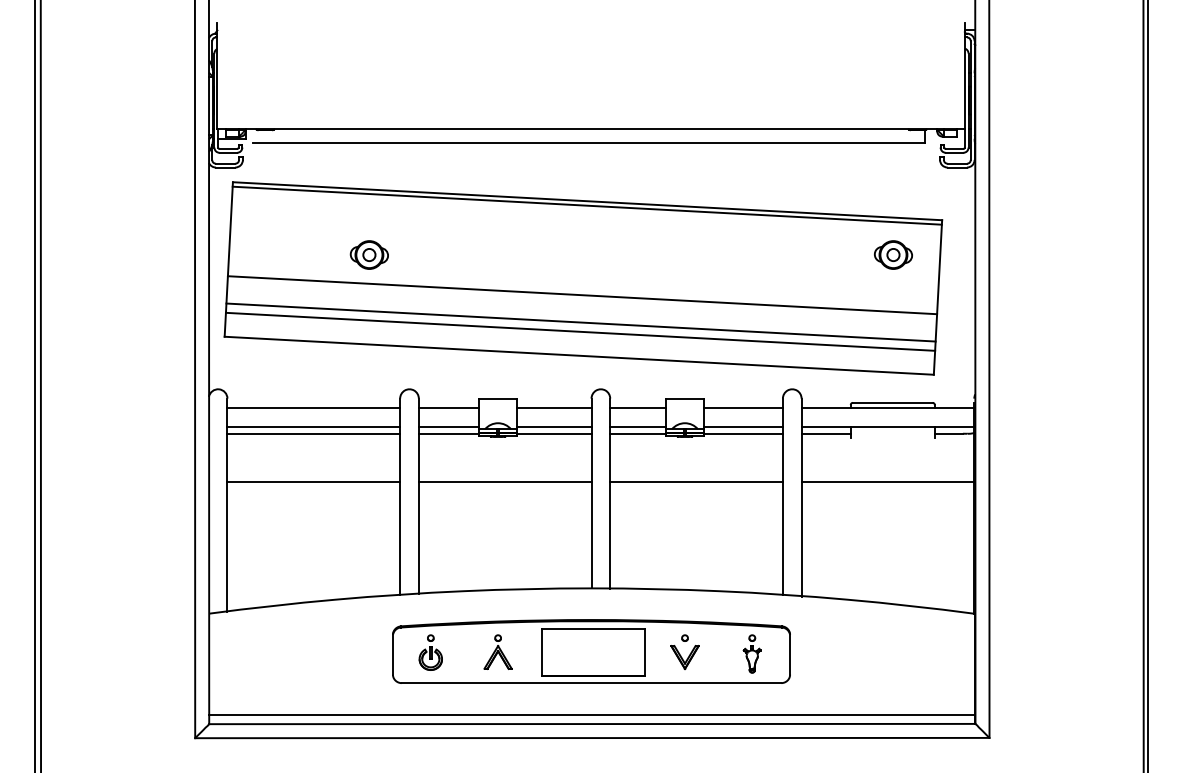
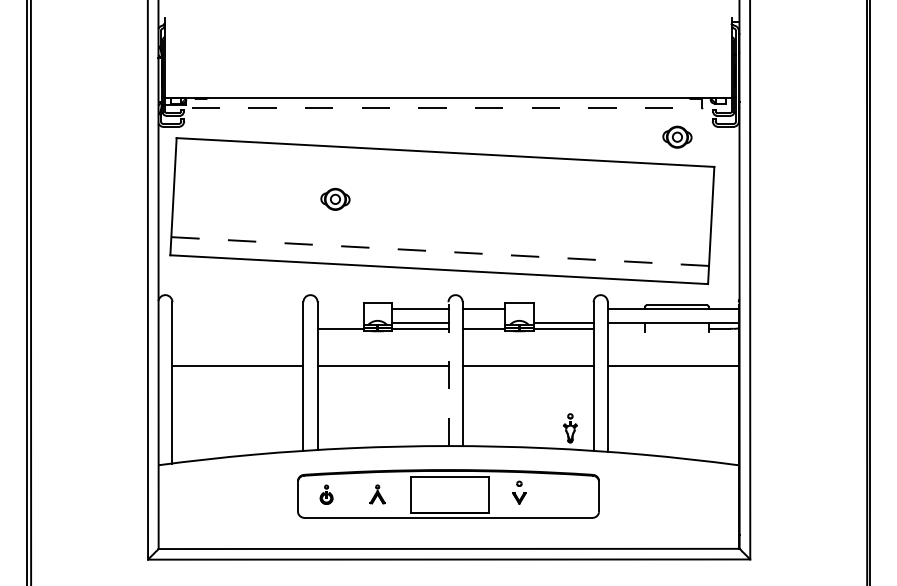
line: (589, 142) -> (446, 107), solid -> dashed
line: (586, 205) -> (444, 155), removed
part: (368, 254) -> (334, 198), moved
part: (893, 254) -> (677, 136), moved
line: (582, 295) -> (441, 224), removed
line: (580, 322) -> (440, 244), removed
line: (581, 331) -> (440, 251), solid -> dashed
line: (313, 407) -> (237, 308), removed
line: (448, 407) -> (340, 308), removed
line: (742, 407) -> (562, 308), removed
line: (313, 426) -> (237, 323), removed
line: (448, 426) -> (340, 323), removed
line: (638, 426) -> (484, 323), removed
line: (313, 433) -> (237, 328), removed
line: (825, 433) -> (625, 328), removed
line: (591, 493) -> (448, 374), solid -> dashed
part: (497, 651) -> (377, 493), size x0.7
part: (430, 652) -> (326, 494), size x0.7
part: (751, 653) -> (569, 427), moved
part: (684, 657) -> (519, 498), size x0.6
line: (591, 714) -> (448, 541), removed

